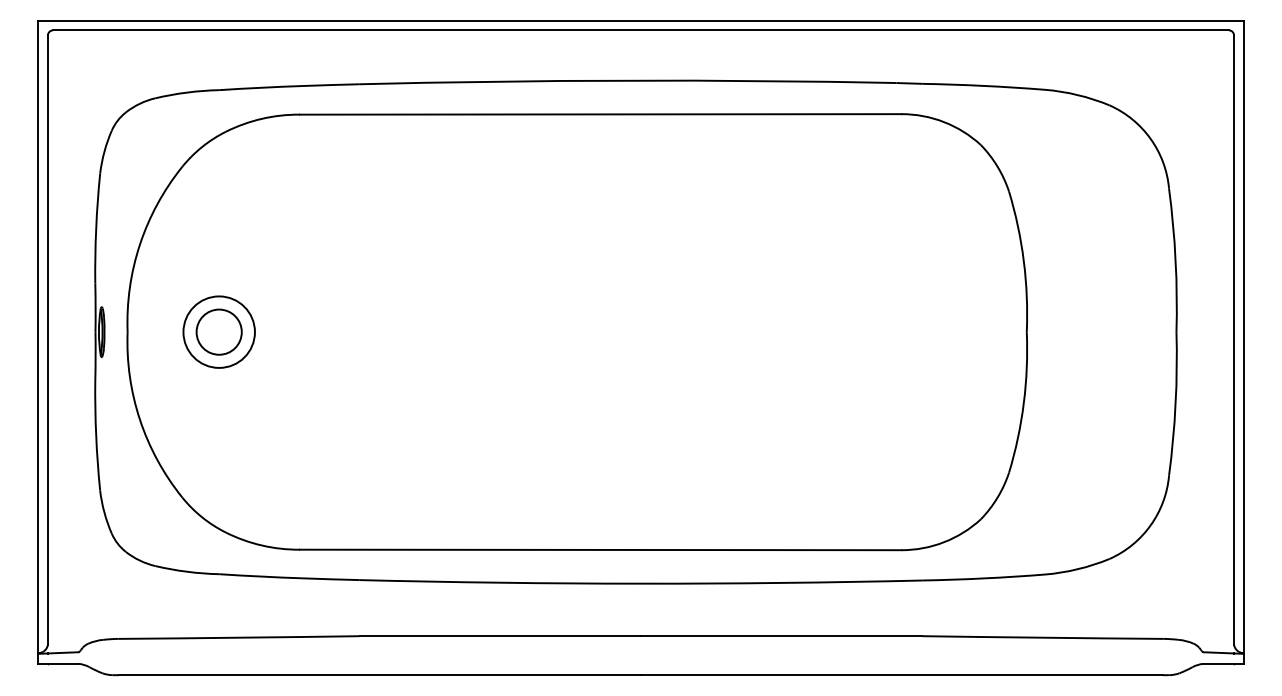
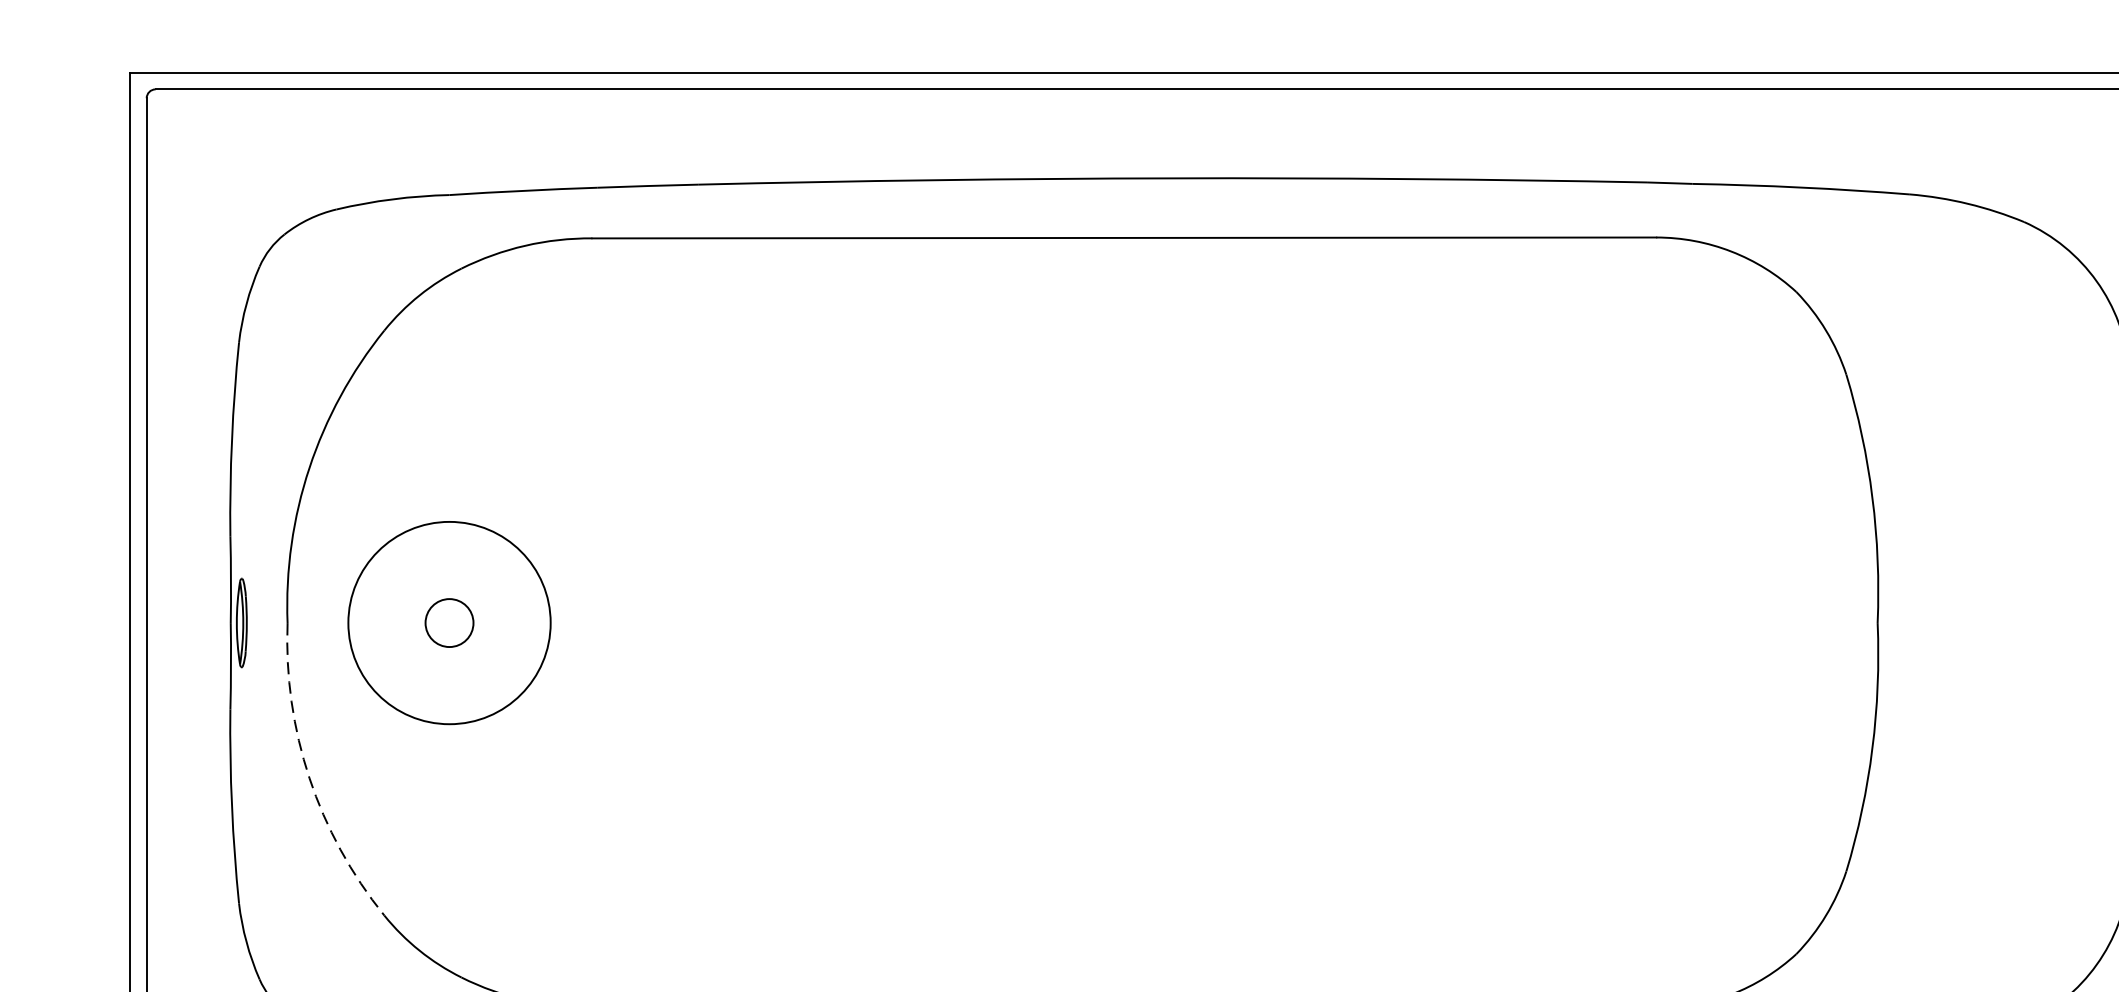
circle: (218, 331) -> (448, 621), size x0.6
circle: (218, 331) -> (448, 621), size x1.6
arc: (140, 419) -> (310, 777), solid -> dashed

